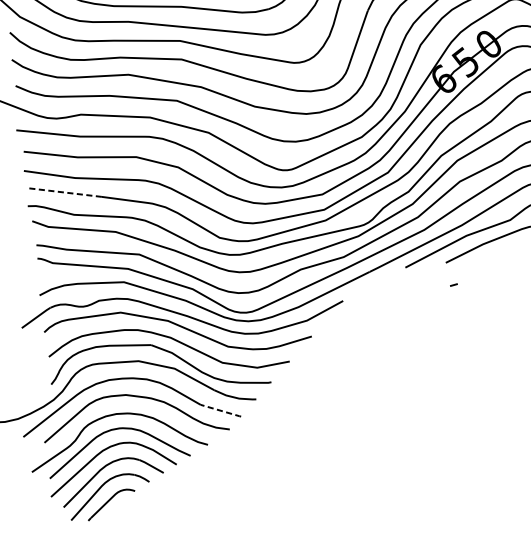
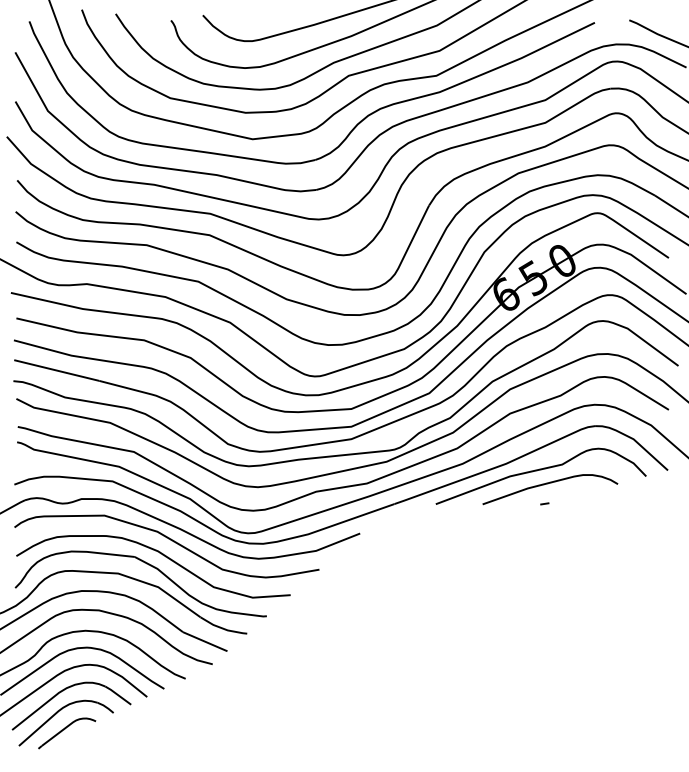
line: (63, 192) -> (56, 370), dashed -> solid
line: (453, 284) -> (544, 503), moved
line: (221, 410) -> (205, 641), dashed -> solid

